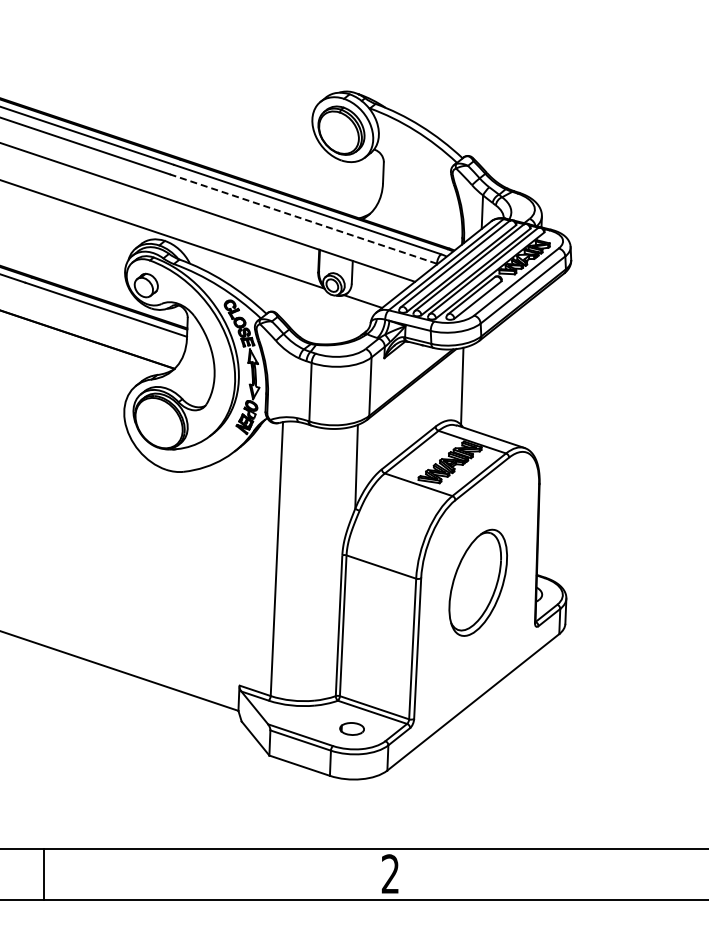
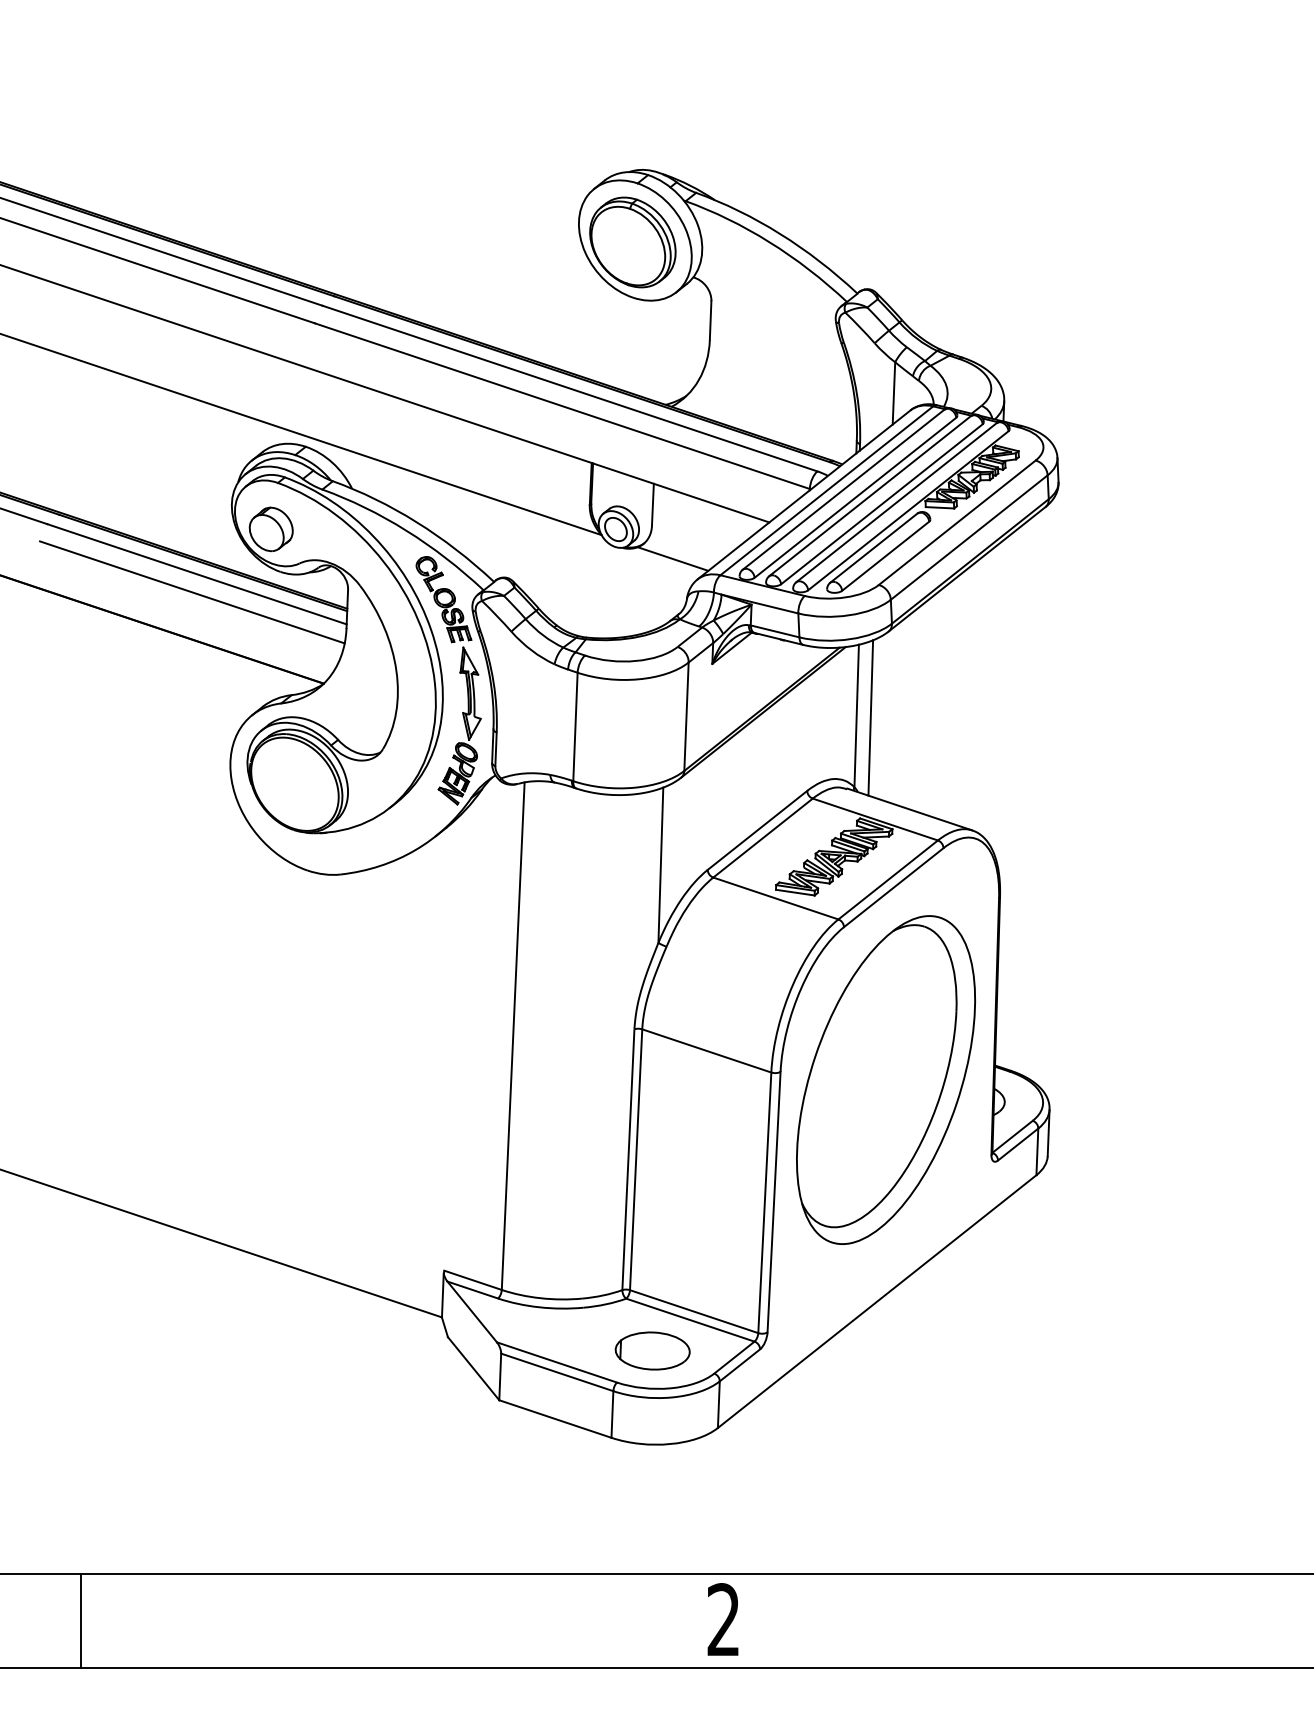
line: (303, 219) -> (562, 406), dashed -> solid
line: (103, 319) -> (191, 592), added
line: (469, 387) -> (870, 718), added
part: (478, 582) -> (886, 1079), size x1.67
part: (351, 728) -> (651, 1350), size x1.67

